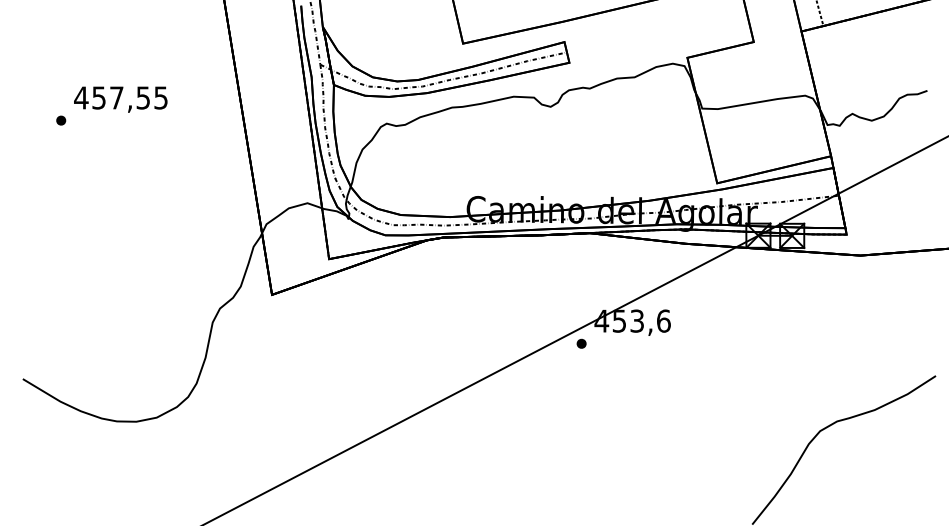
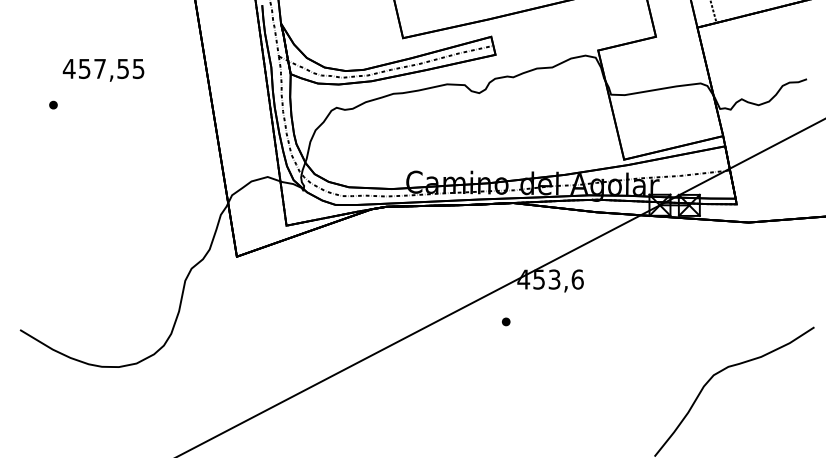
text: (120, 99) -> (103, 70), moved
part: (581, 343) -> (506, 321), moved

